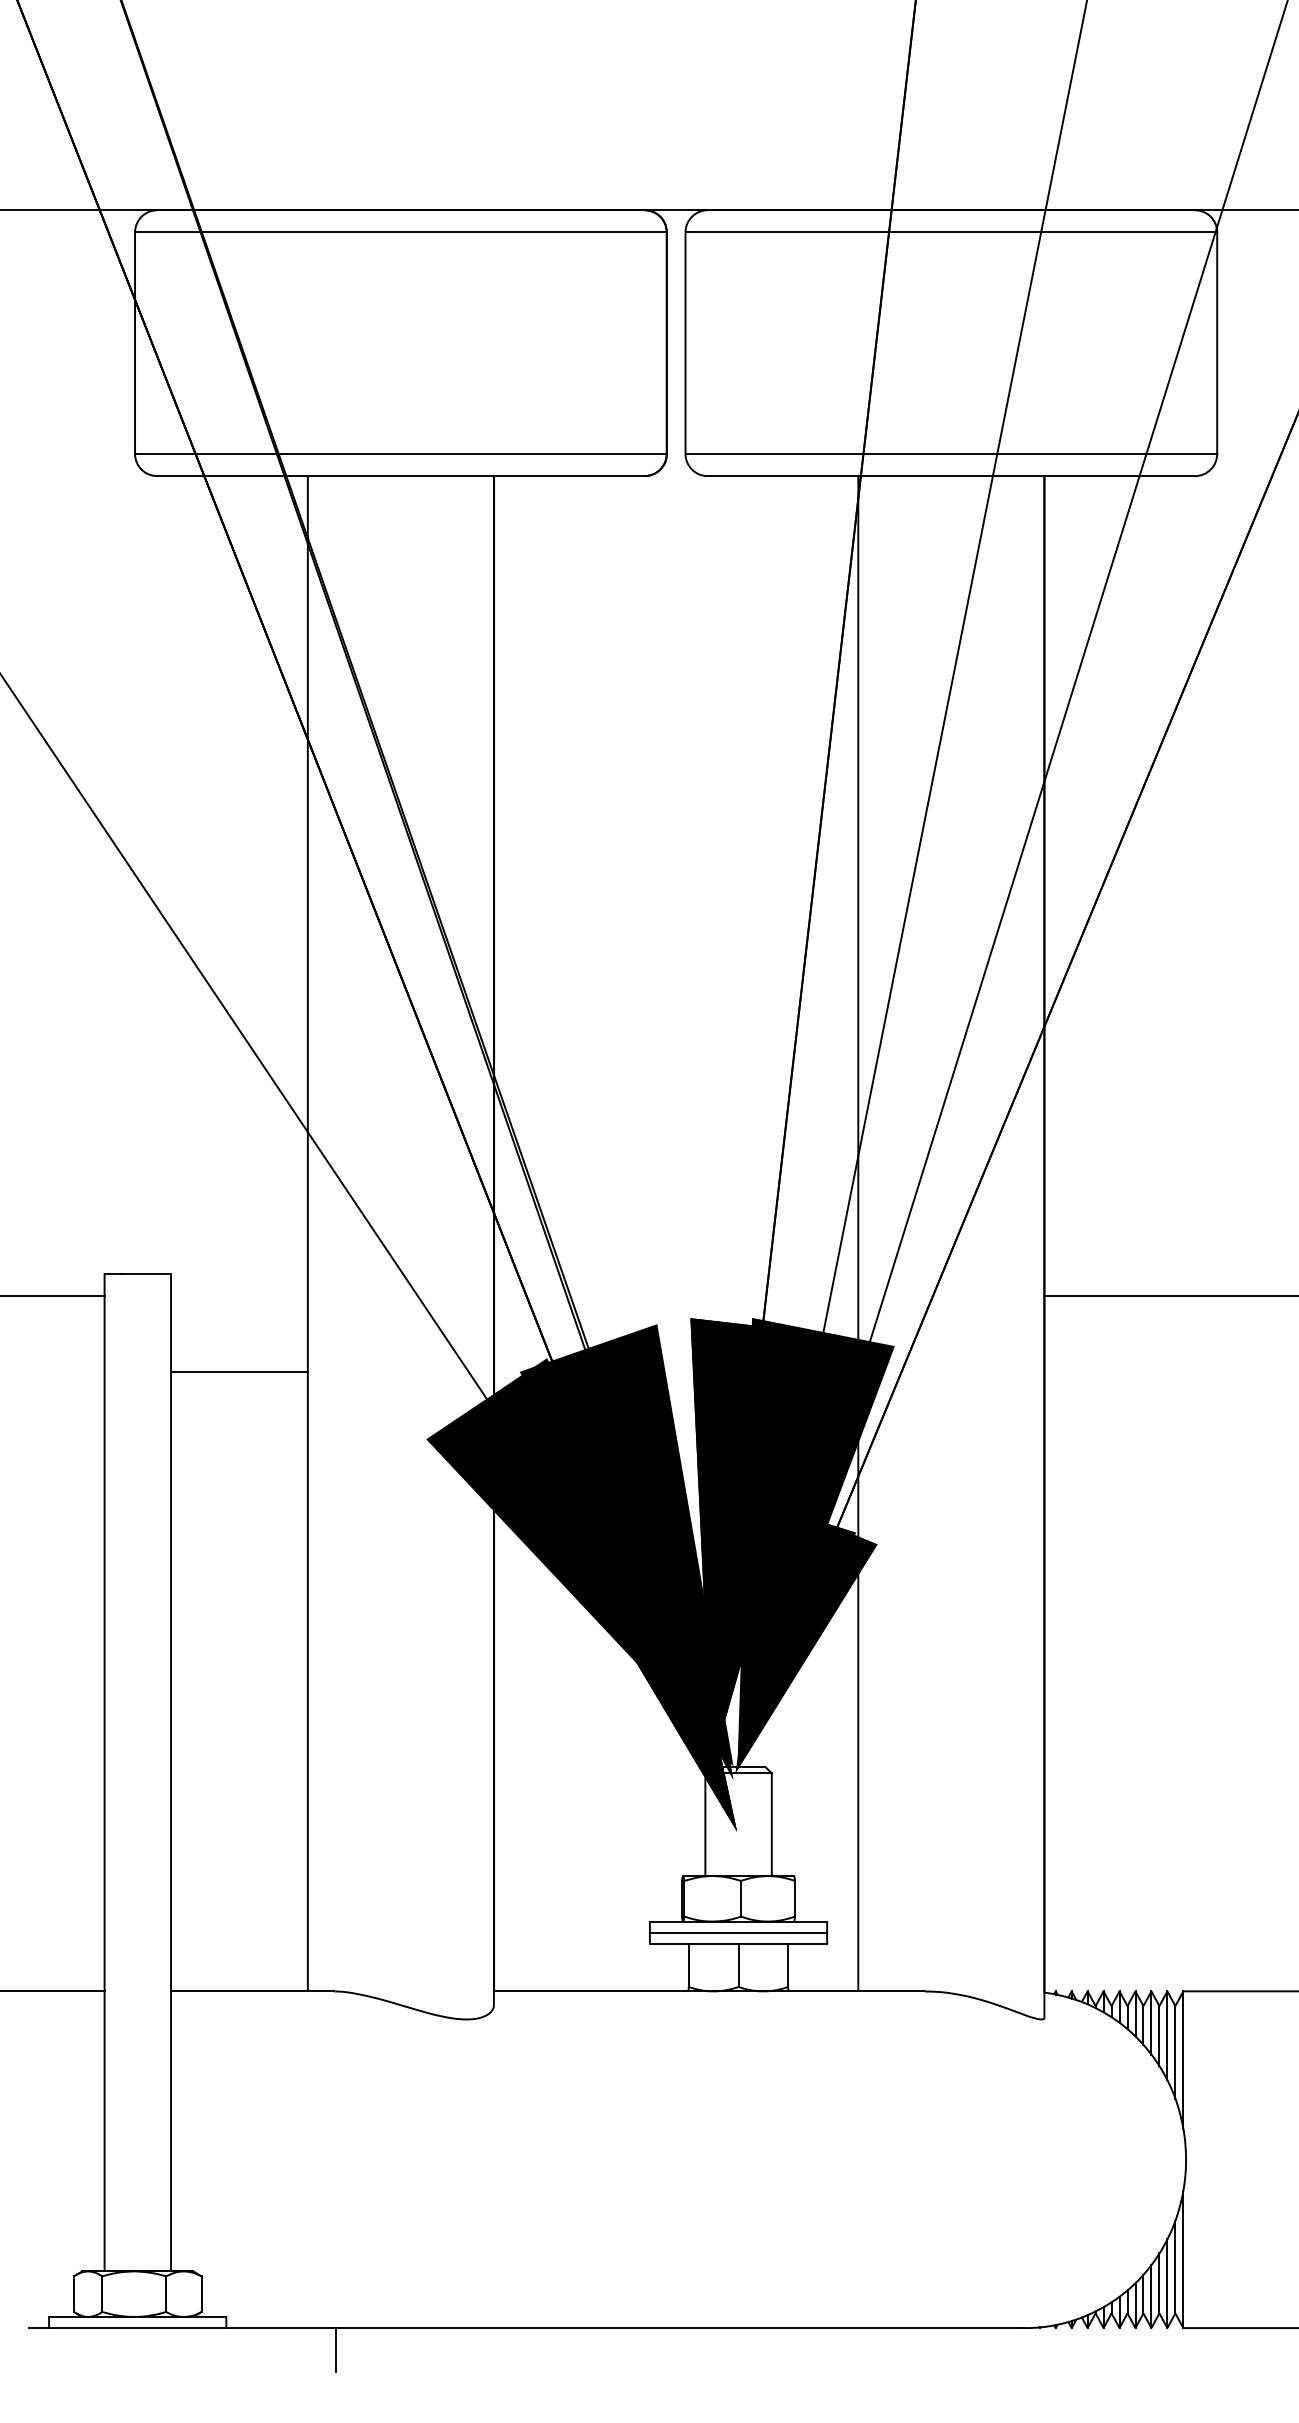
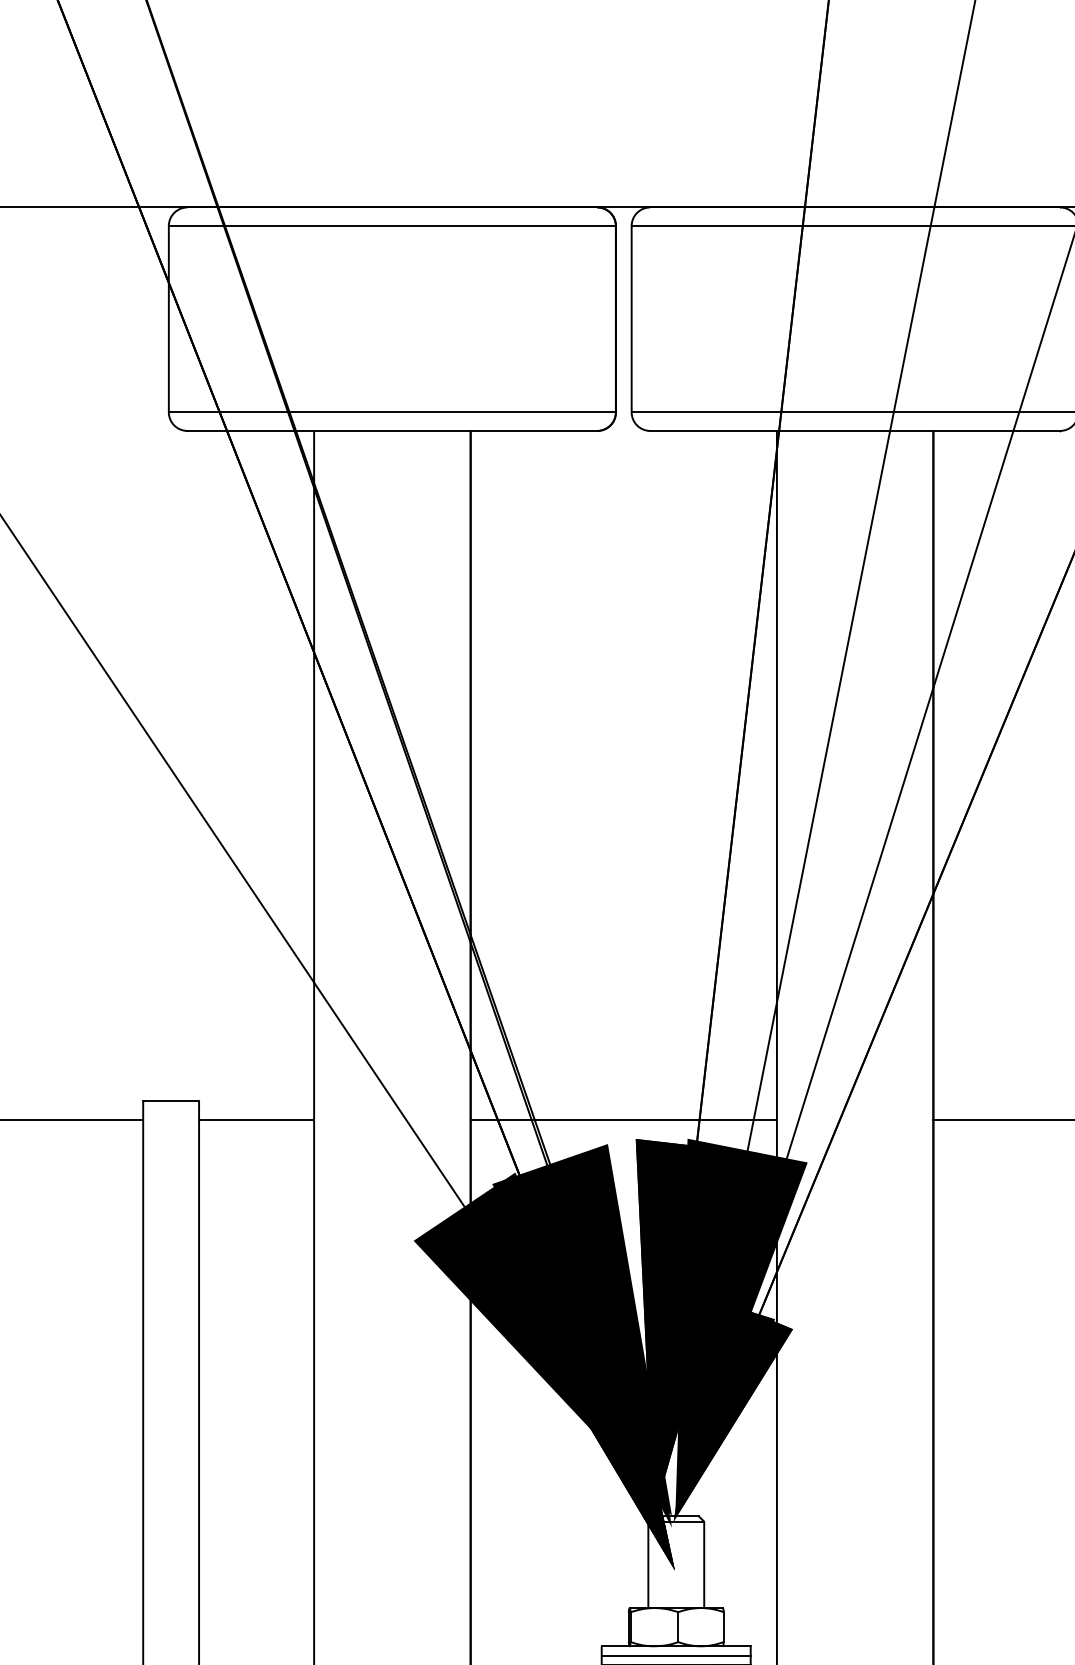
line: (675, 1295) -> (623, 1119), added
line: (239, 1371) -> (256, 1119), moved

